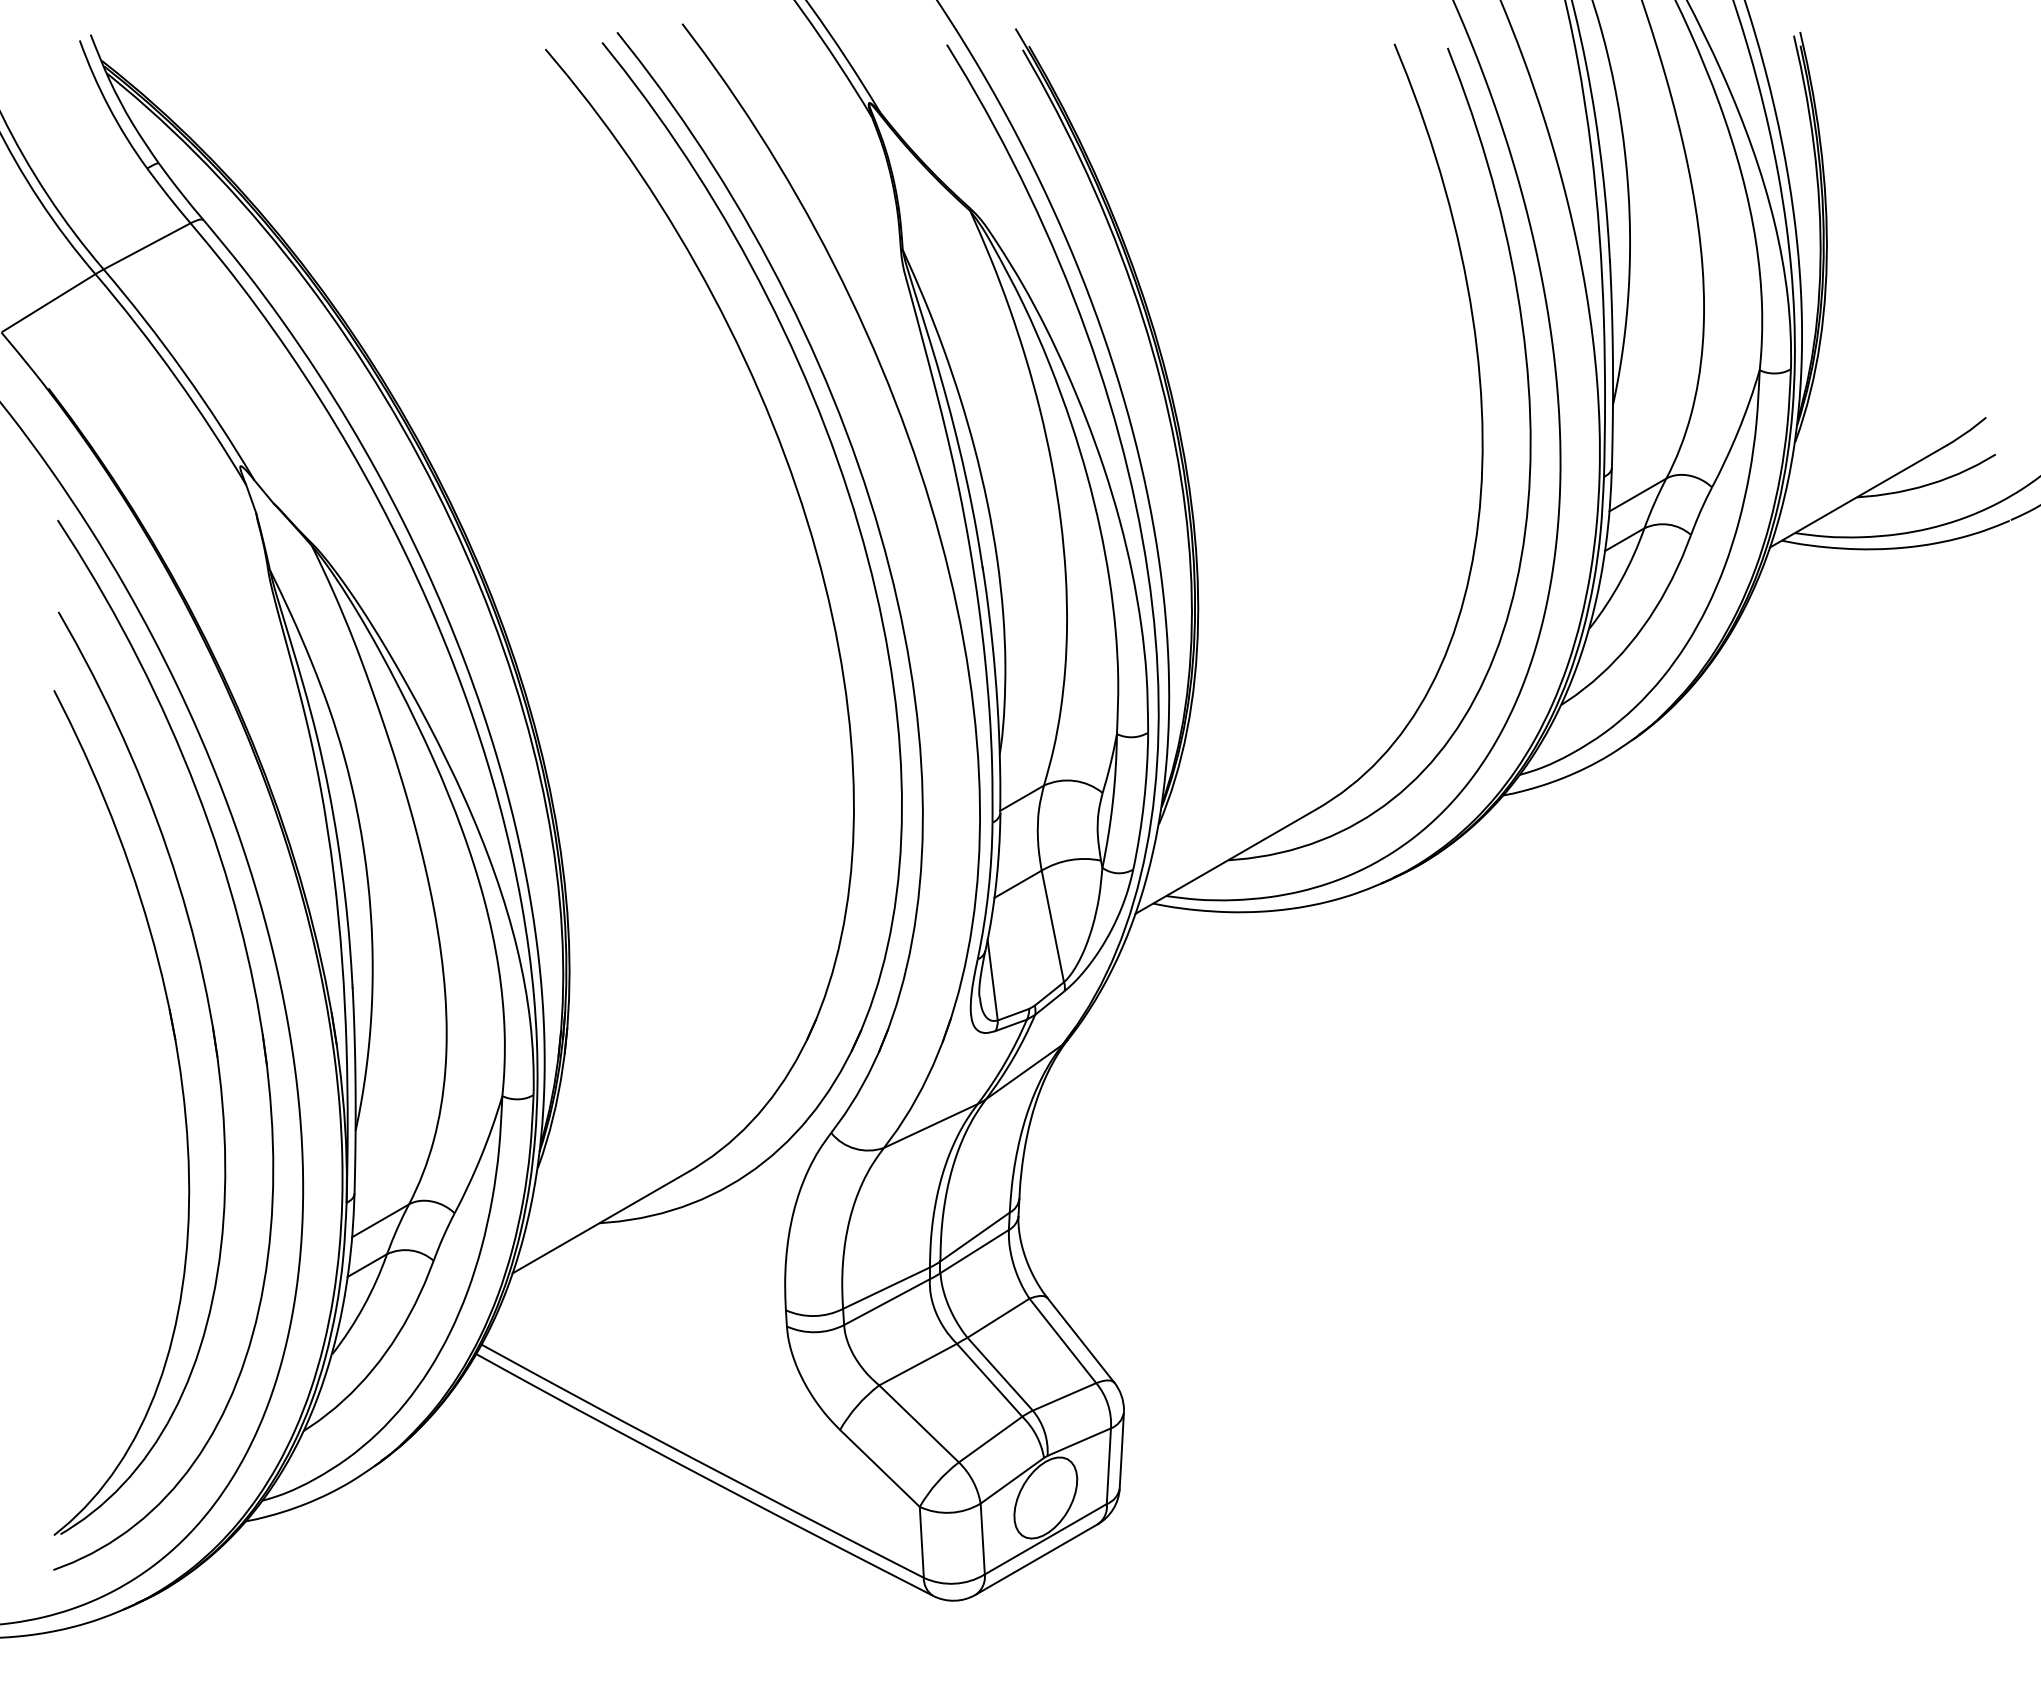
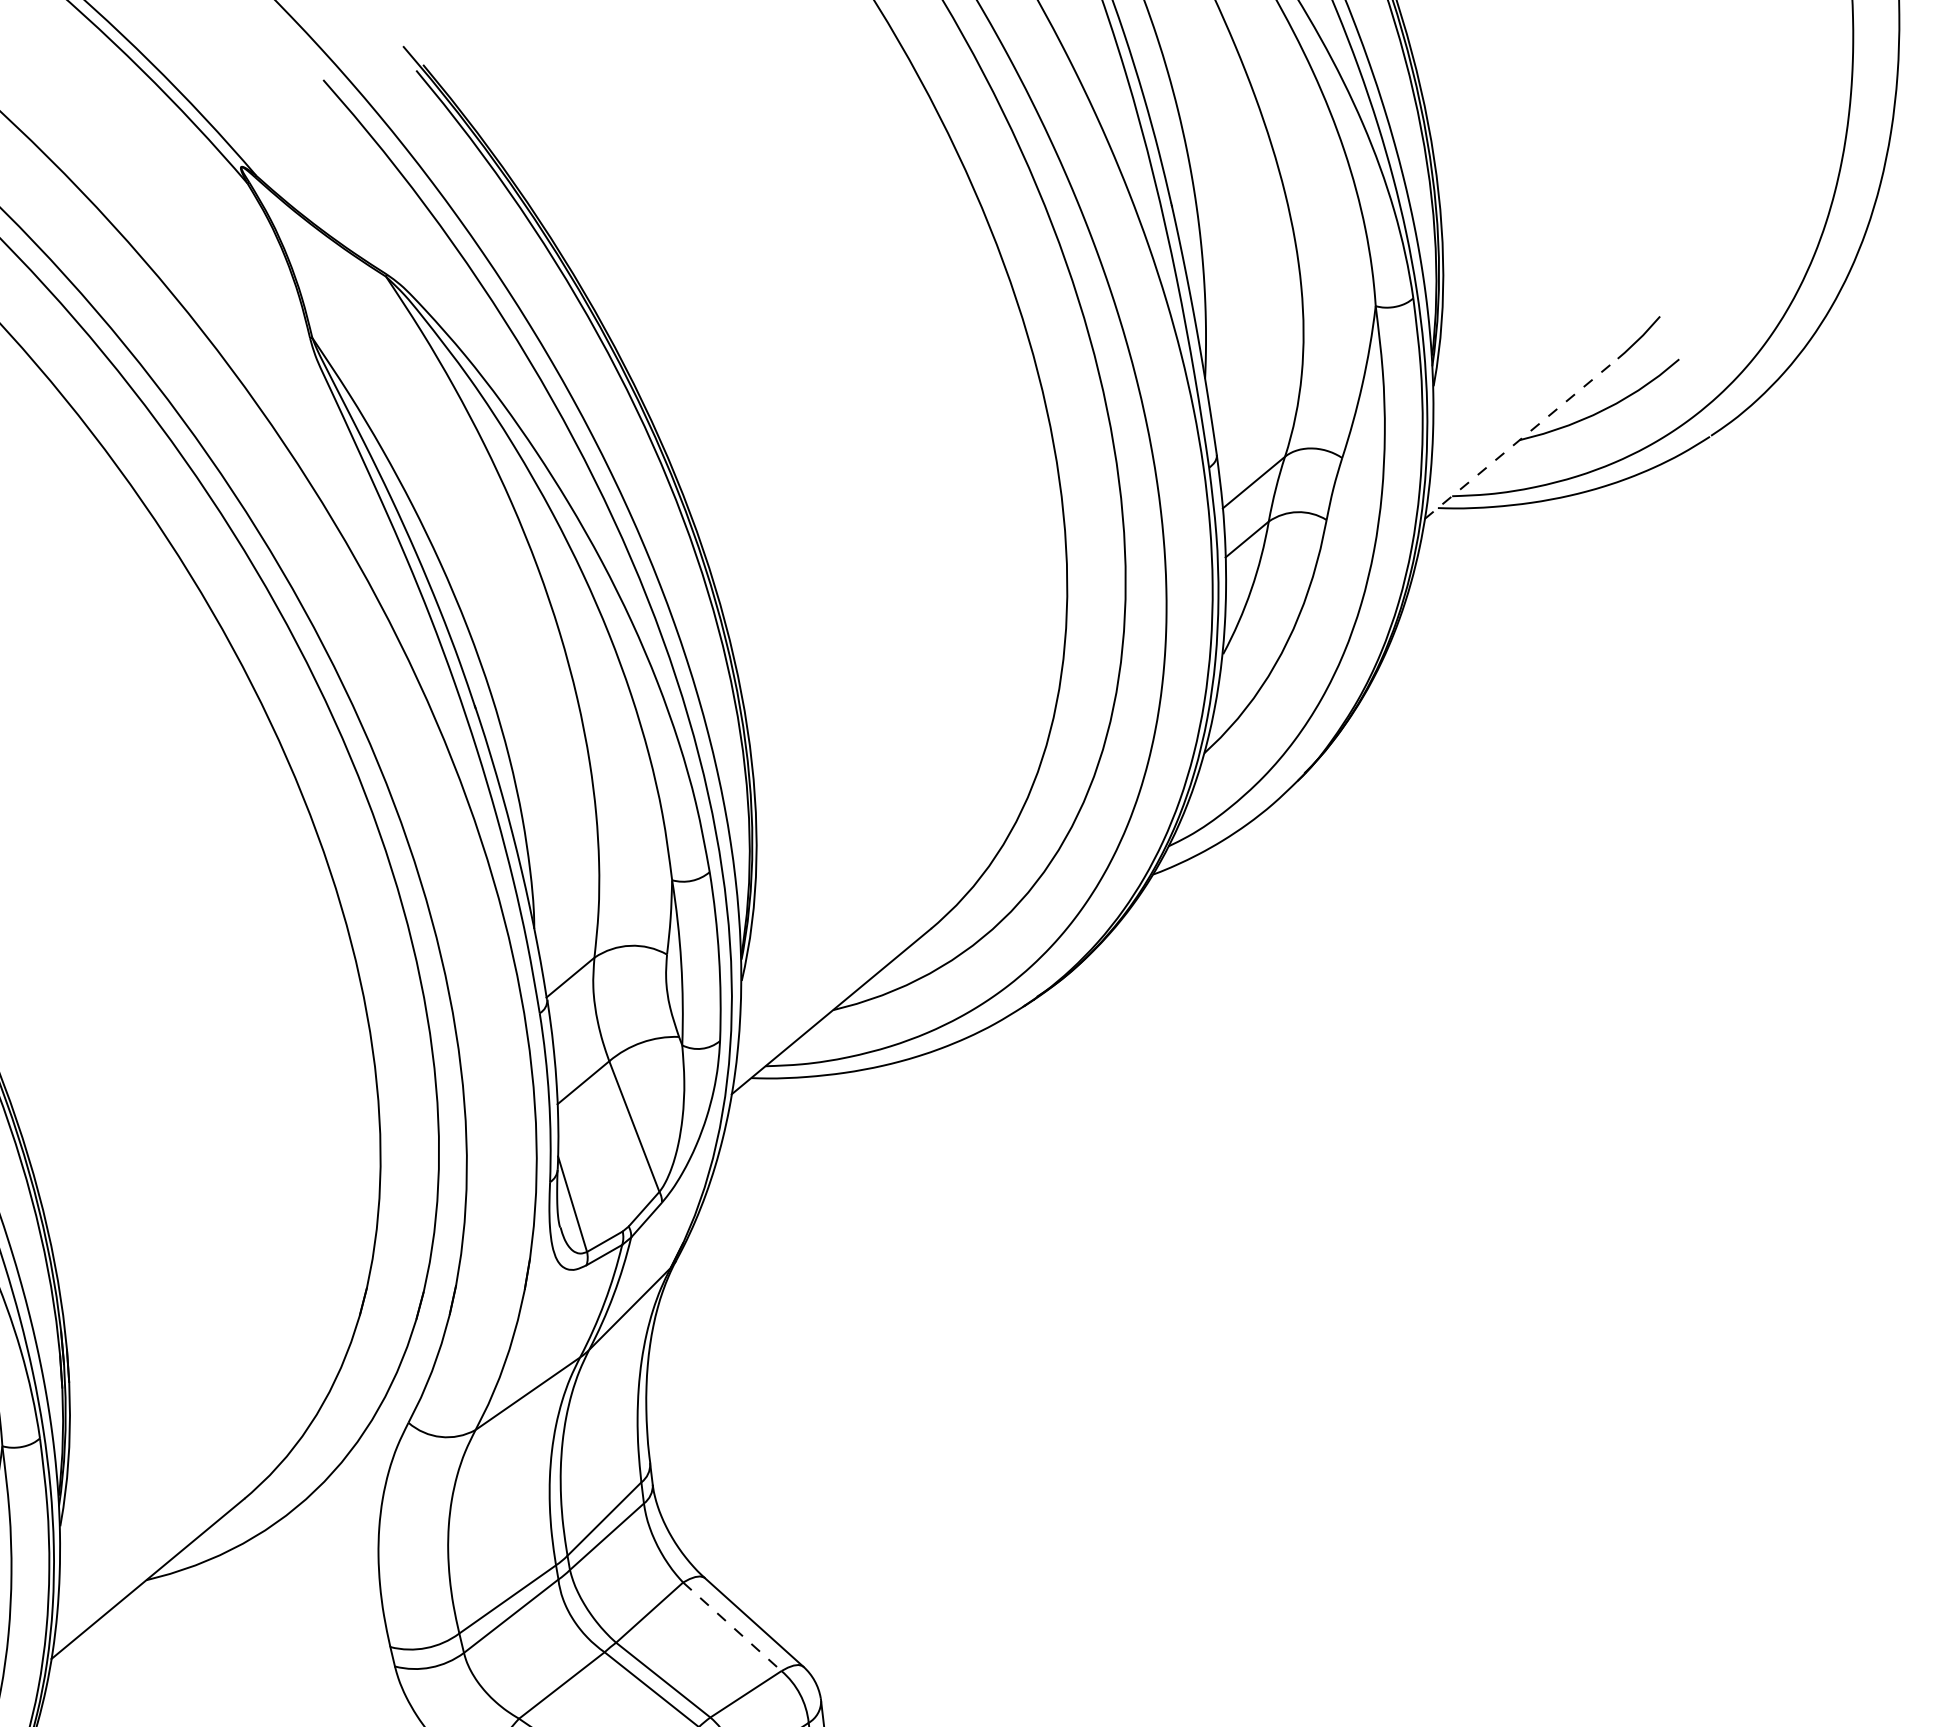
line: (1858, 496) -> (1521, 438), solid -> dashed
line: (1062, 1340) -> (731, 1626), solid -> dashed

